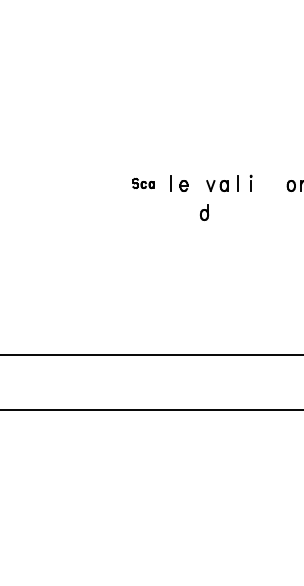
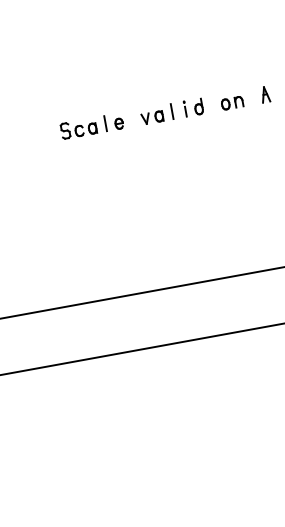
part: (143, 183) -> (78, 128), size x1.67
part: (204, 212) -> (198, 106), moved

